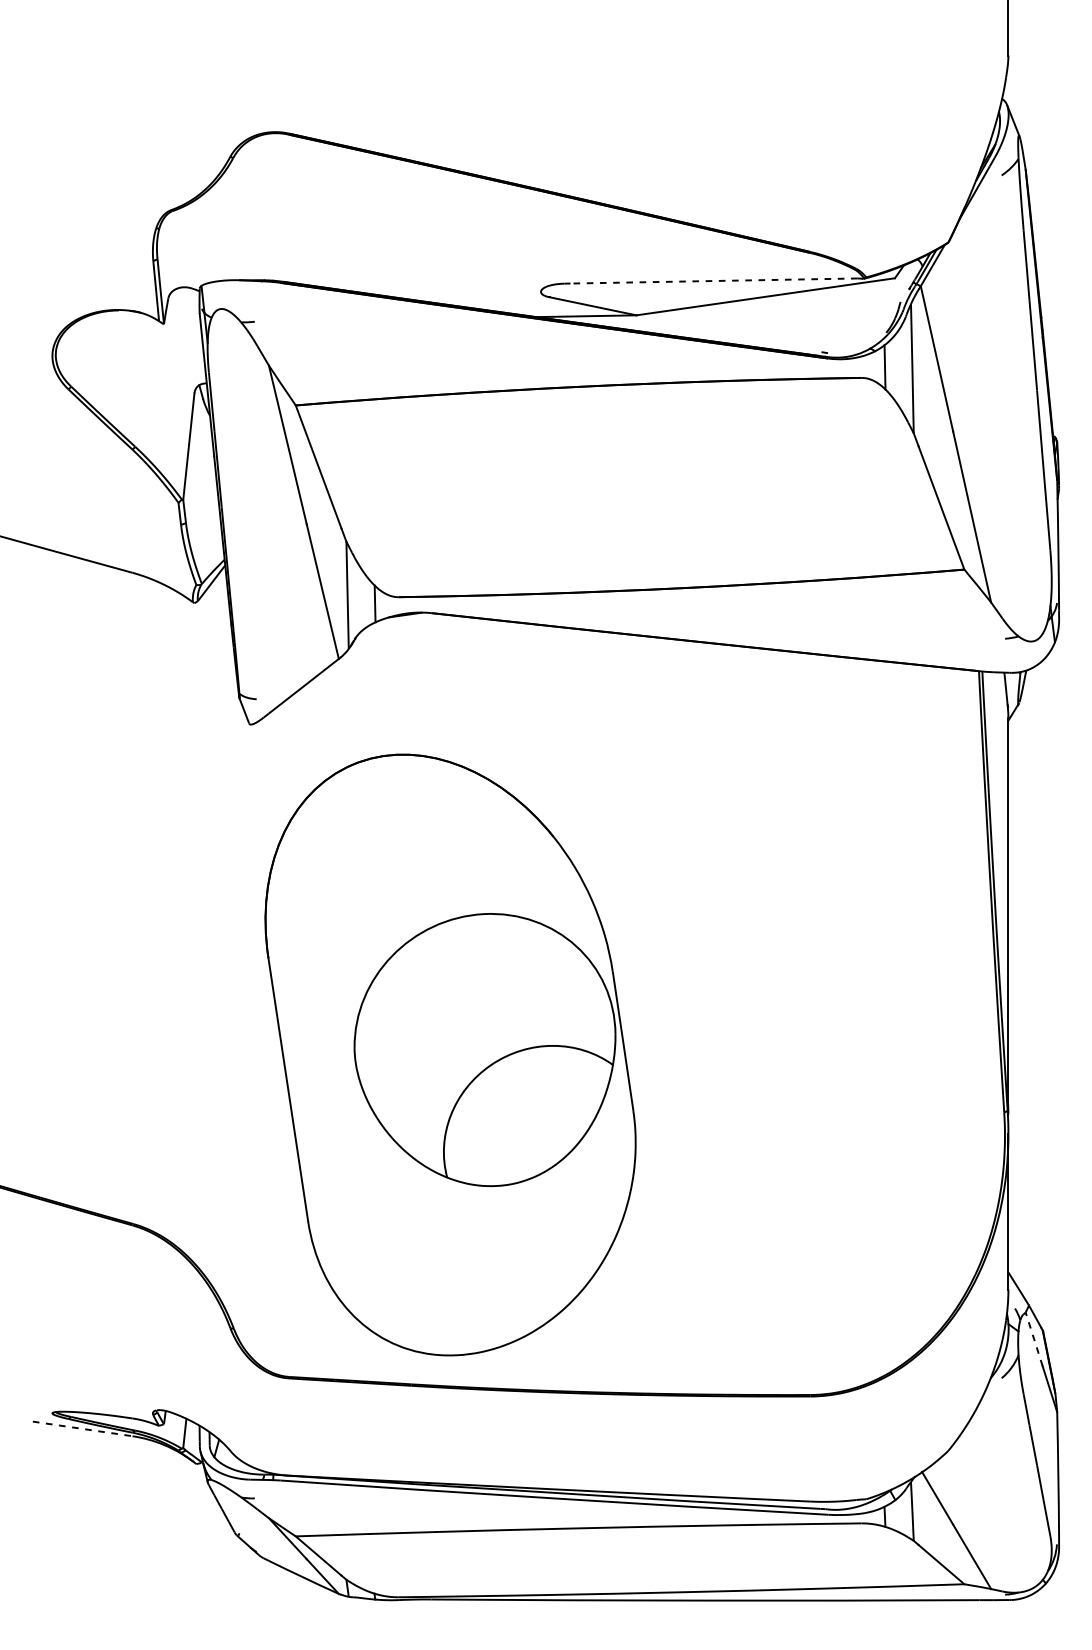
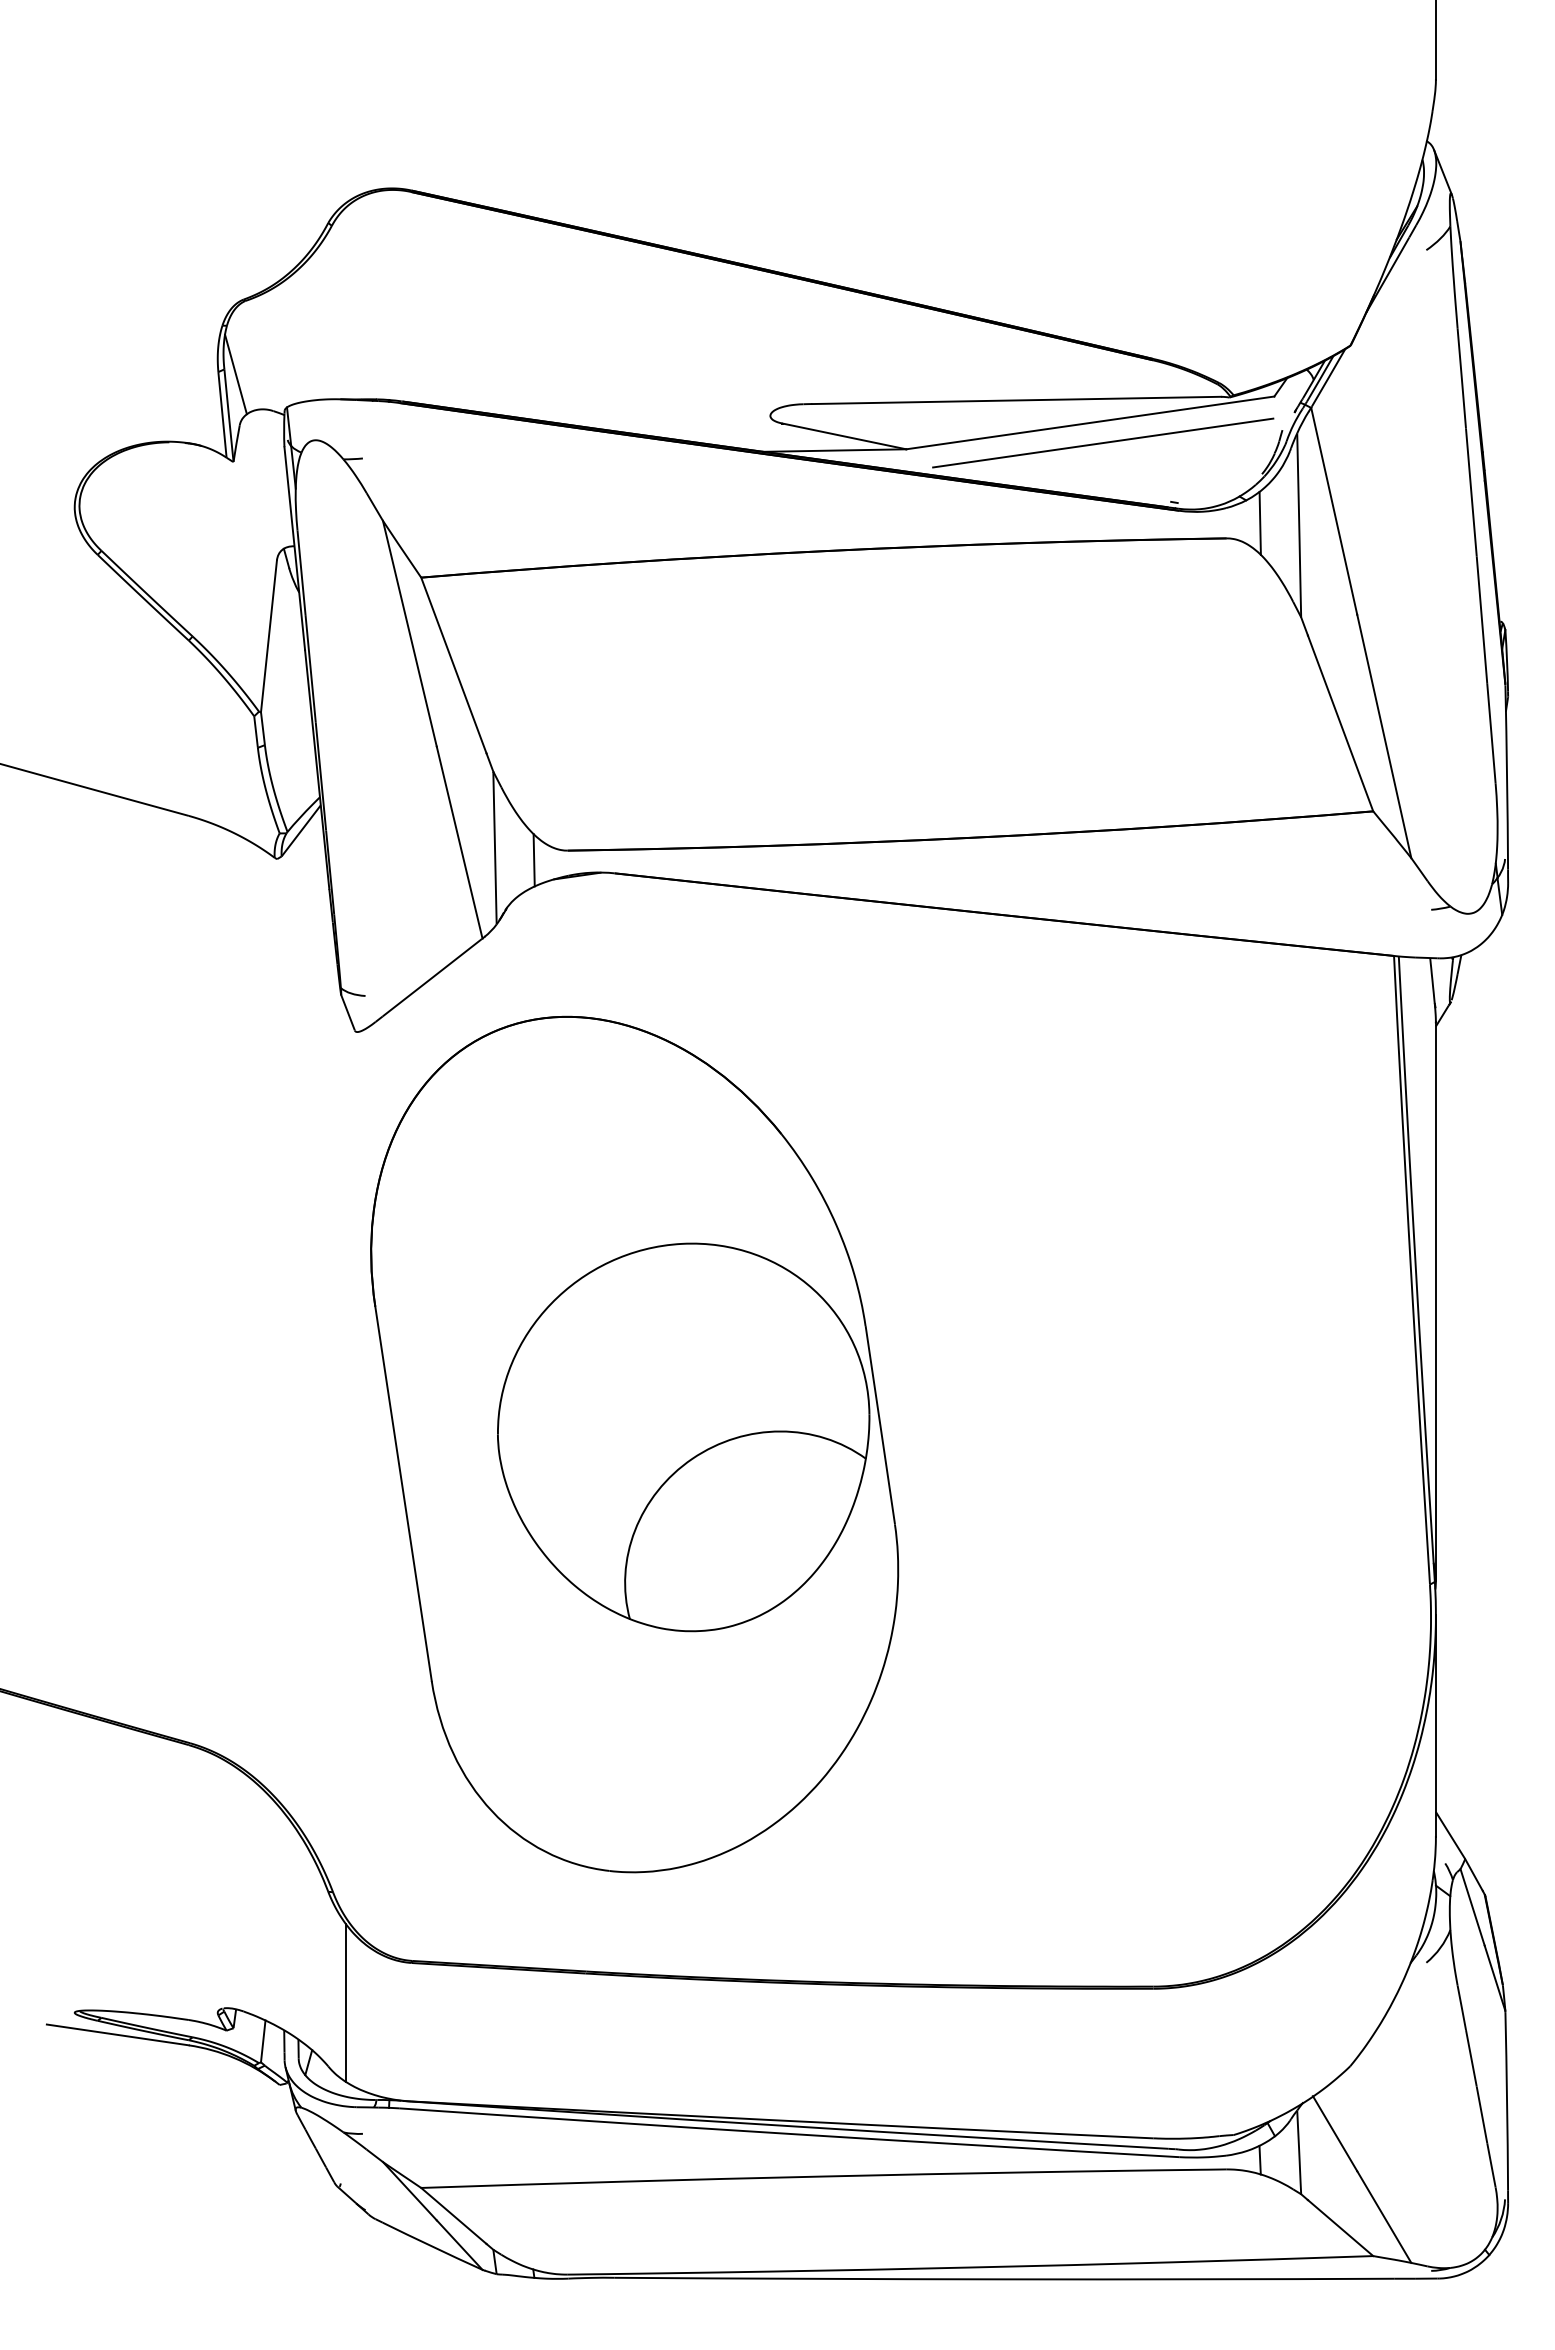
line: (165, 262) -> (235, 374), added
line: (713, 281) -> (1016, 400), dashed -> solid
line: (774, 310) -> (1103, 442), added
part: (450, 1055) -> (634, 1444), moved
line: (1034, 1339) -> (1472, 1907), dashed -> solid
line: (243, 1406) -> (346, 2003), added
line: (82, 1428) -> (117, 2034), dashed -> solid

